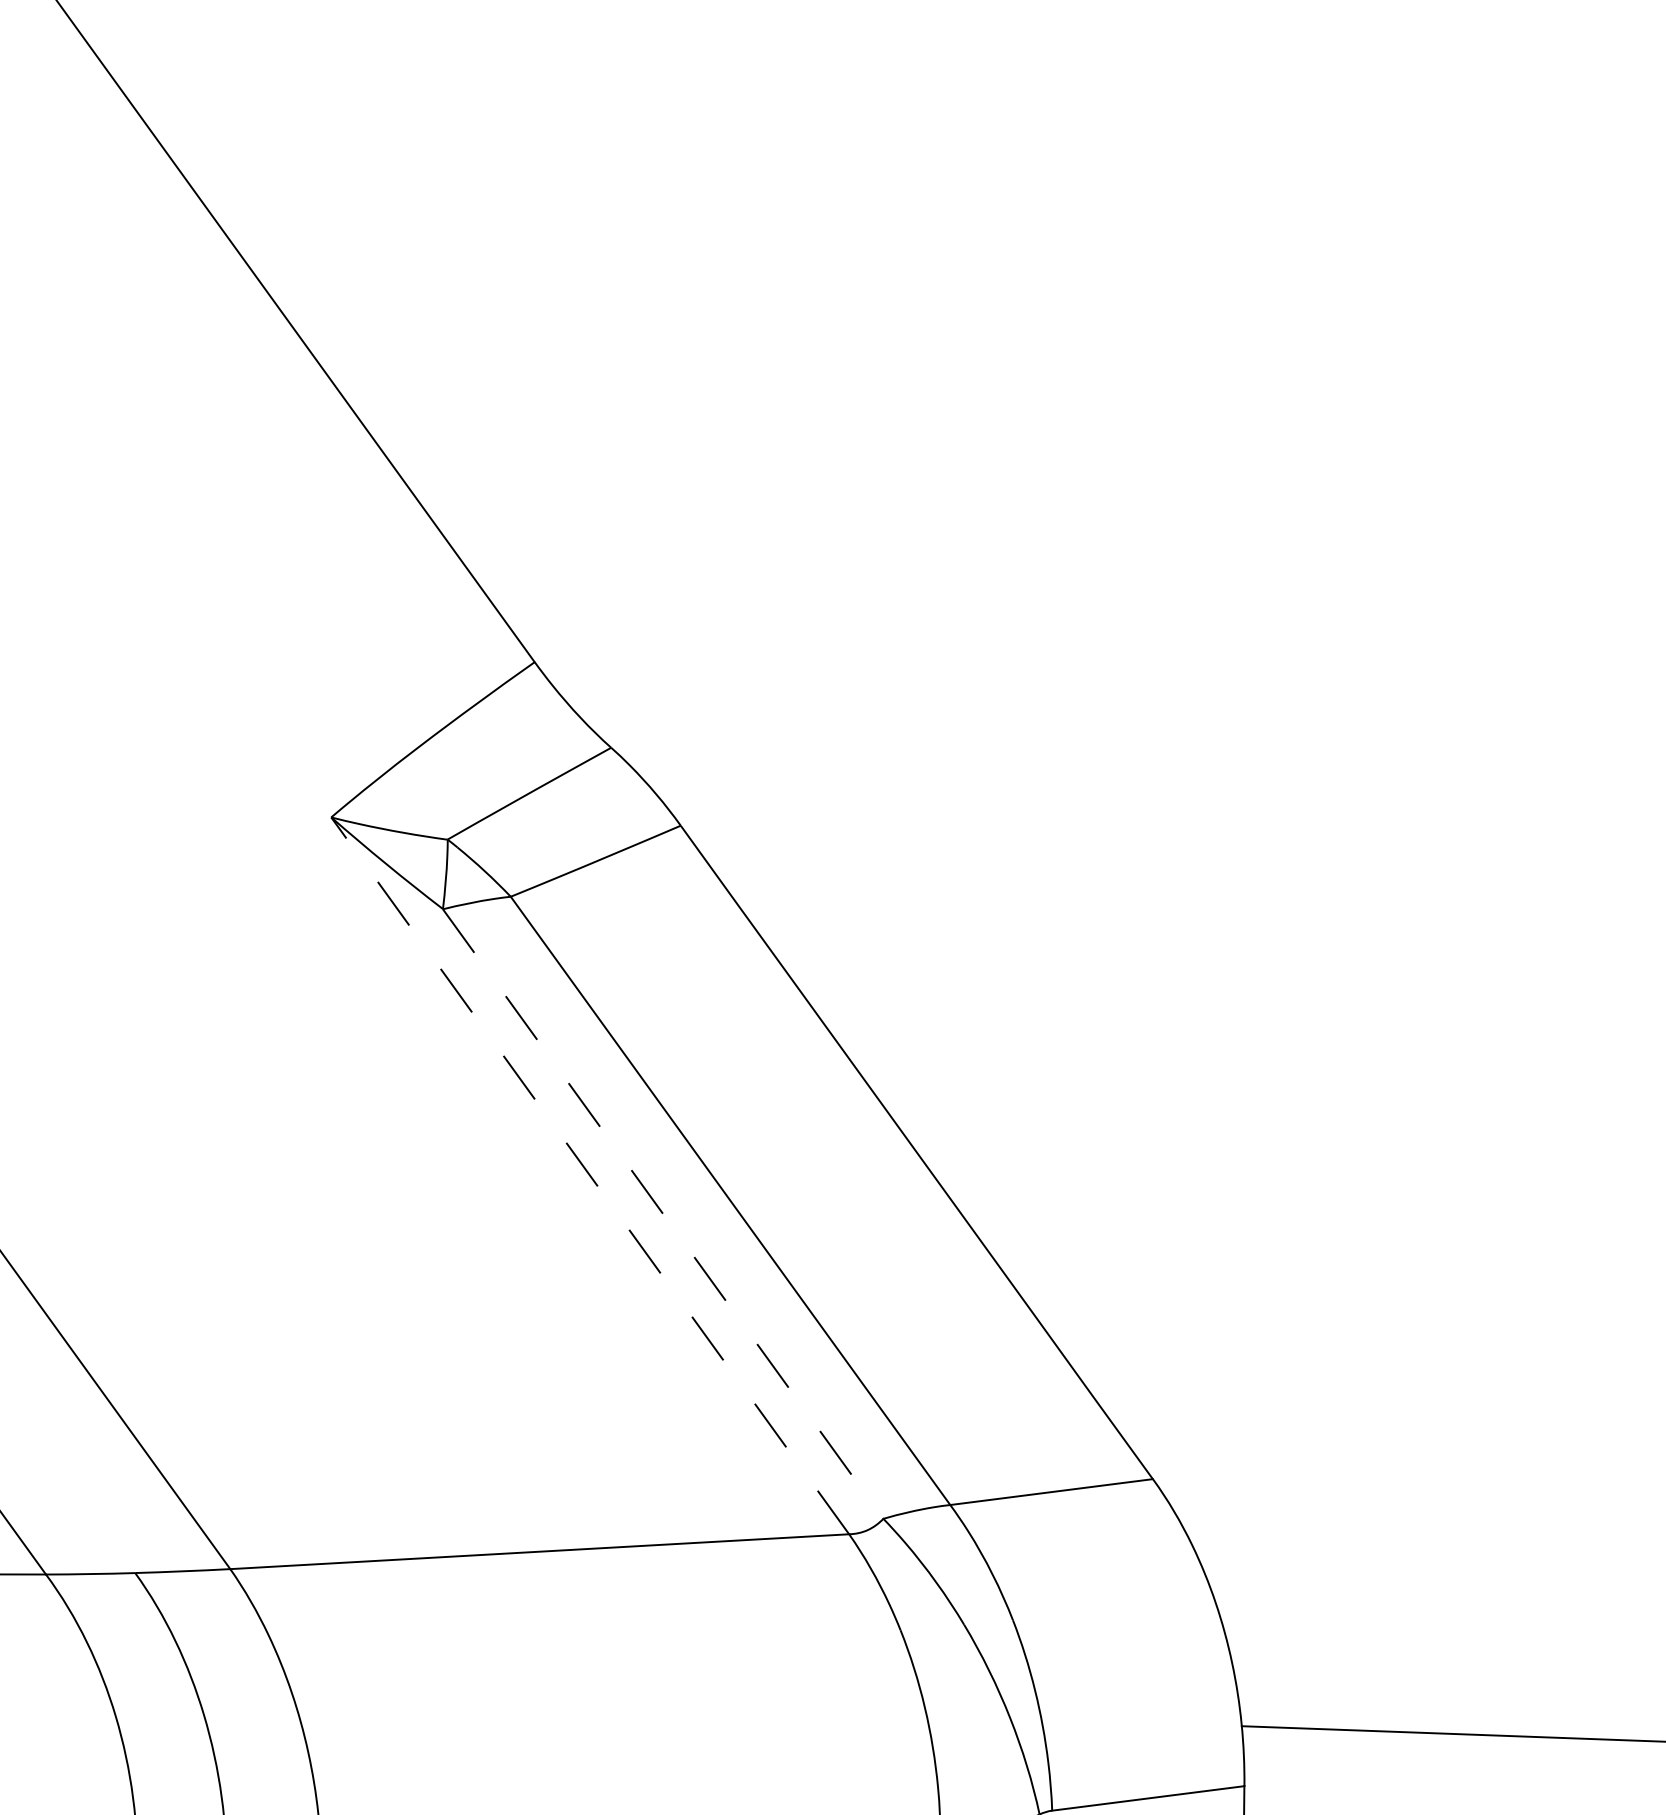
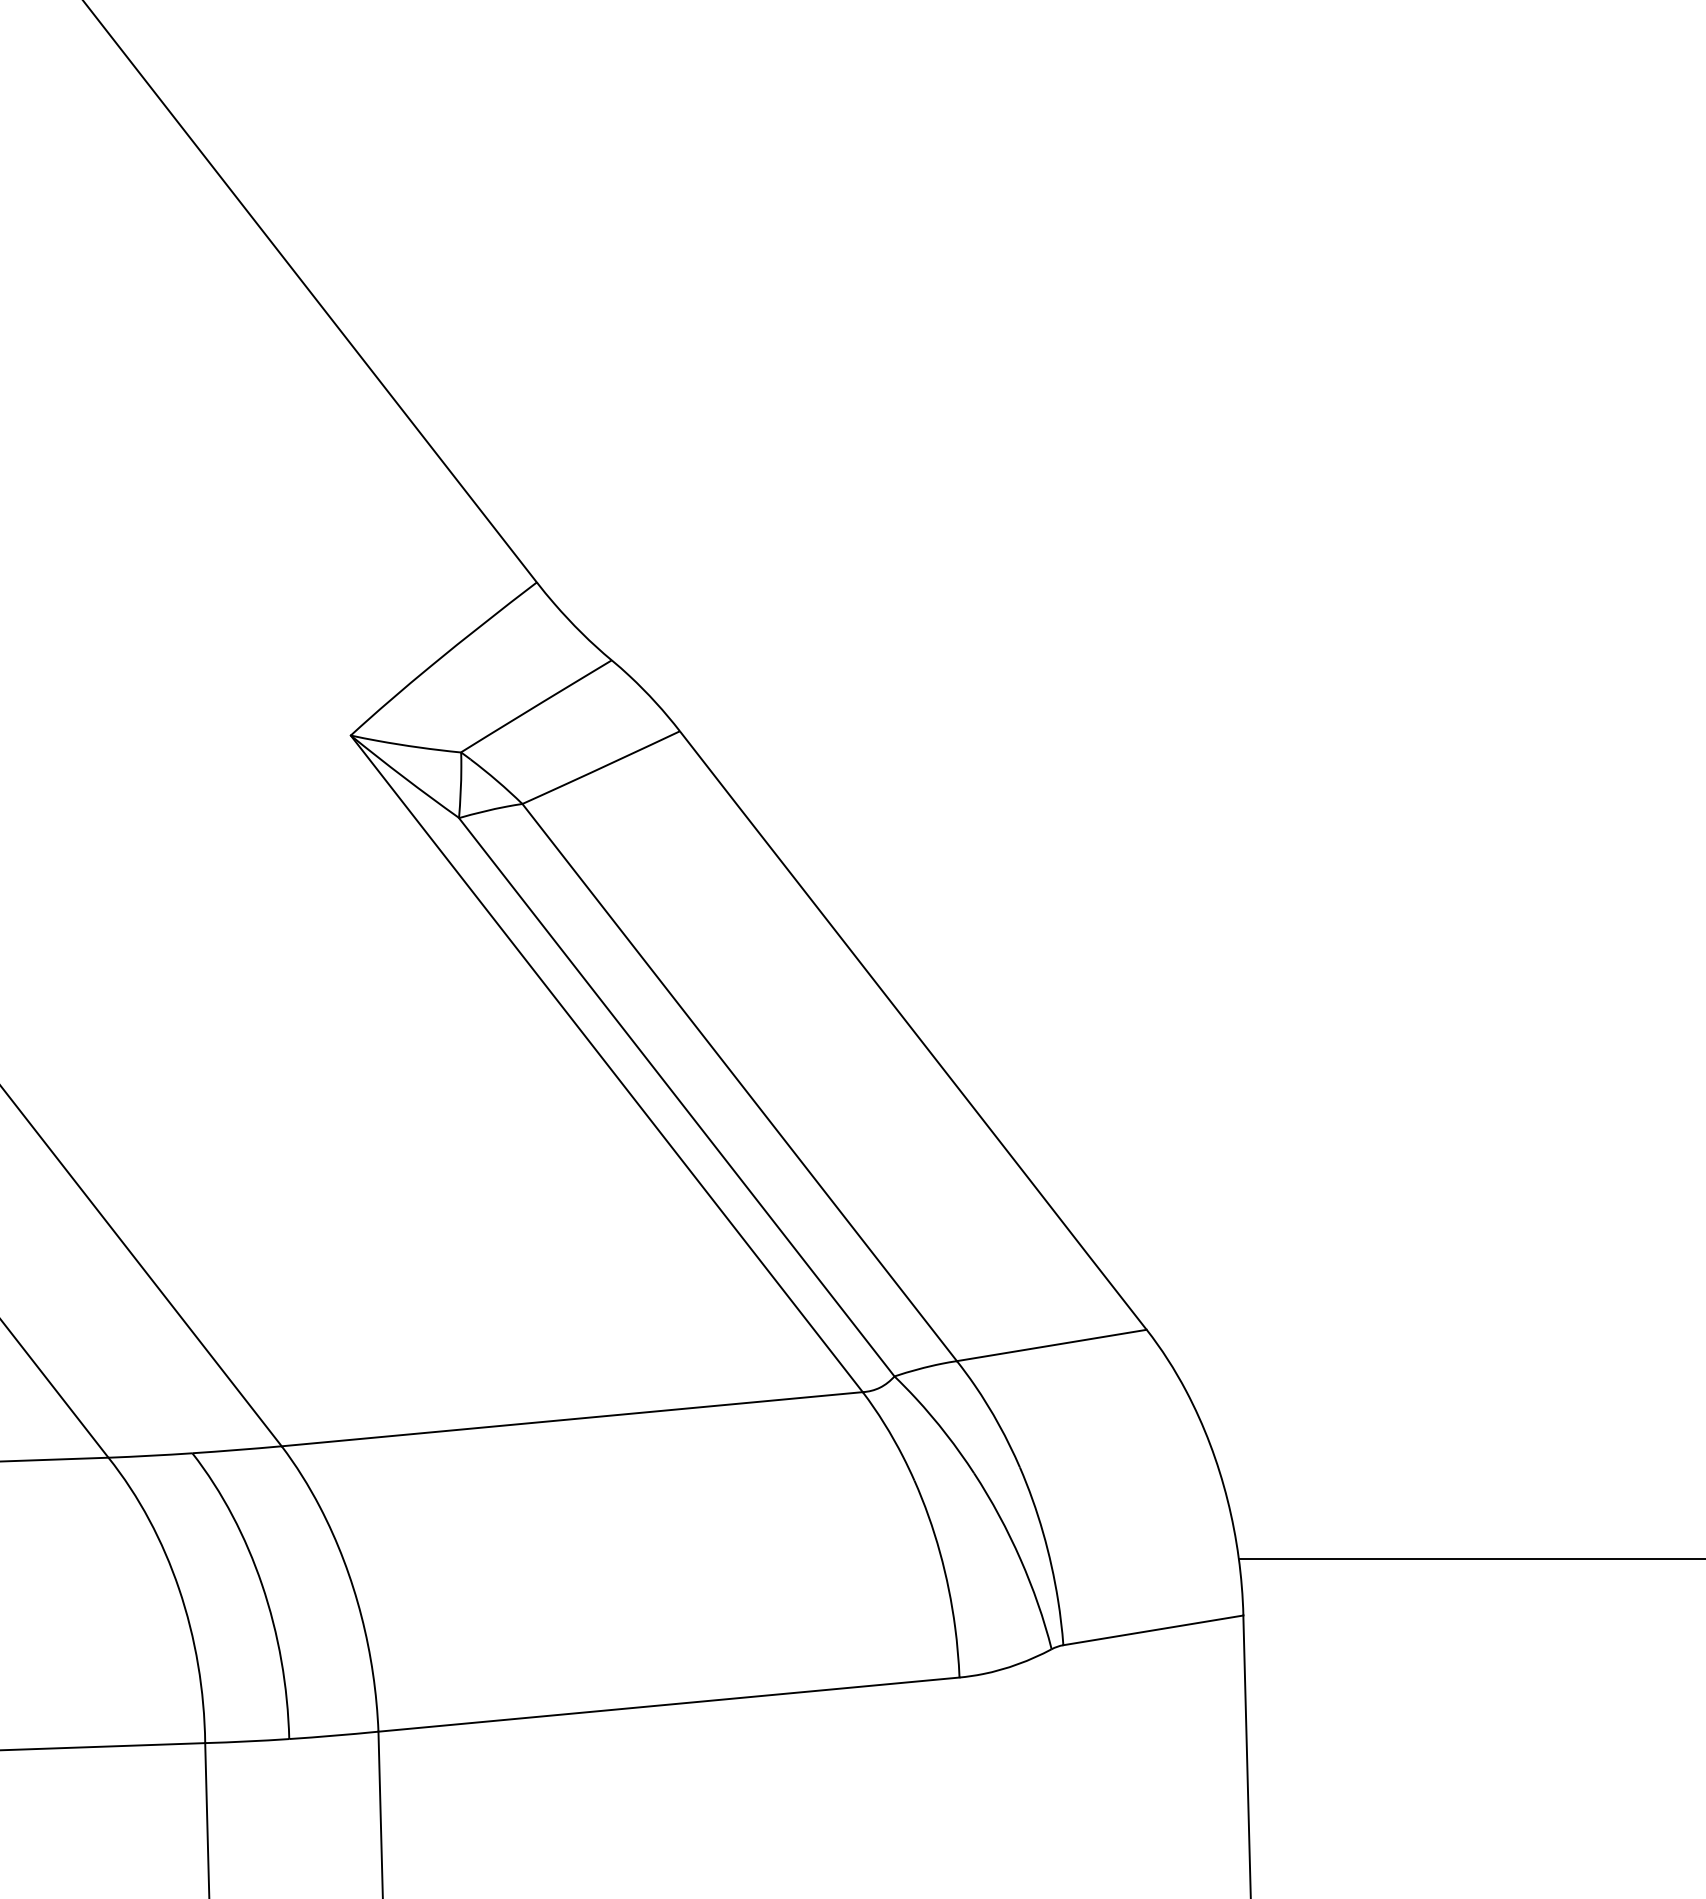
line: (589, 1175) -> (606, 1063), dashed -> solid
line: (663, 1214) -> (677, 1097), dashed -> solid

